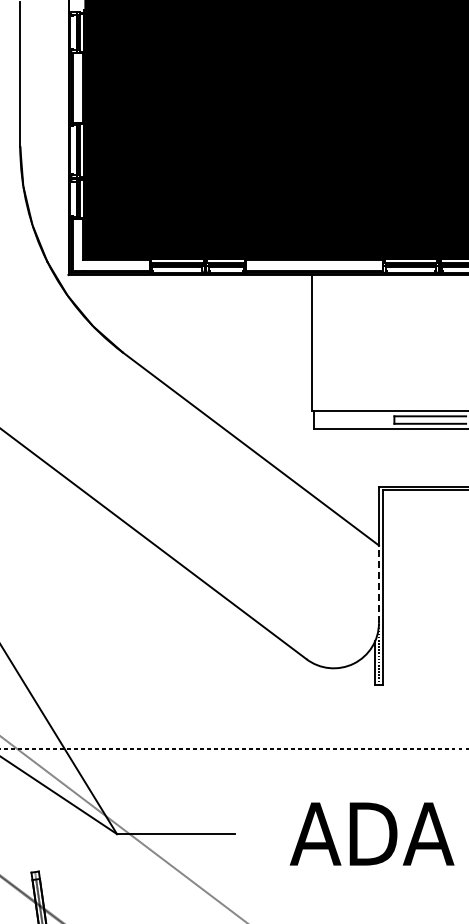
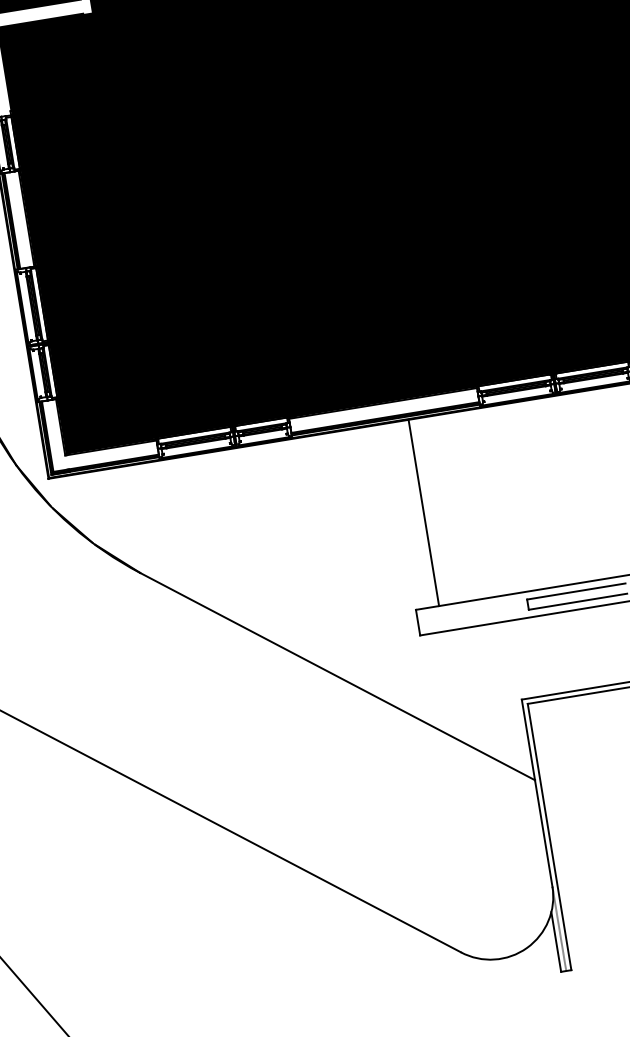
line: (312, 342) -> (424, 512), moved
line: (378, 584) -> (543, 833), dashed -> solid

